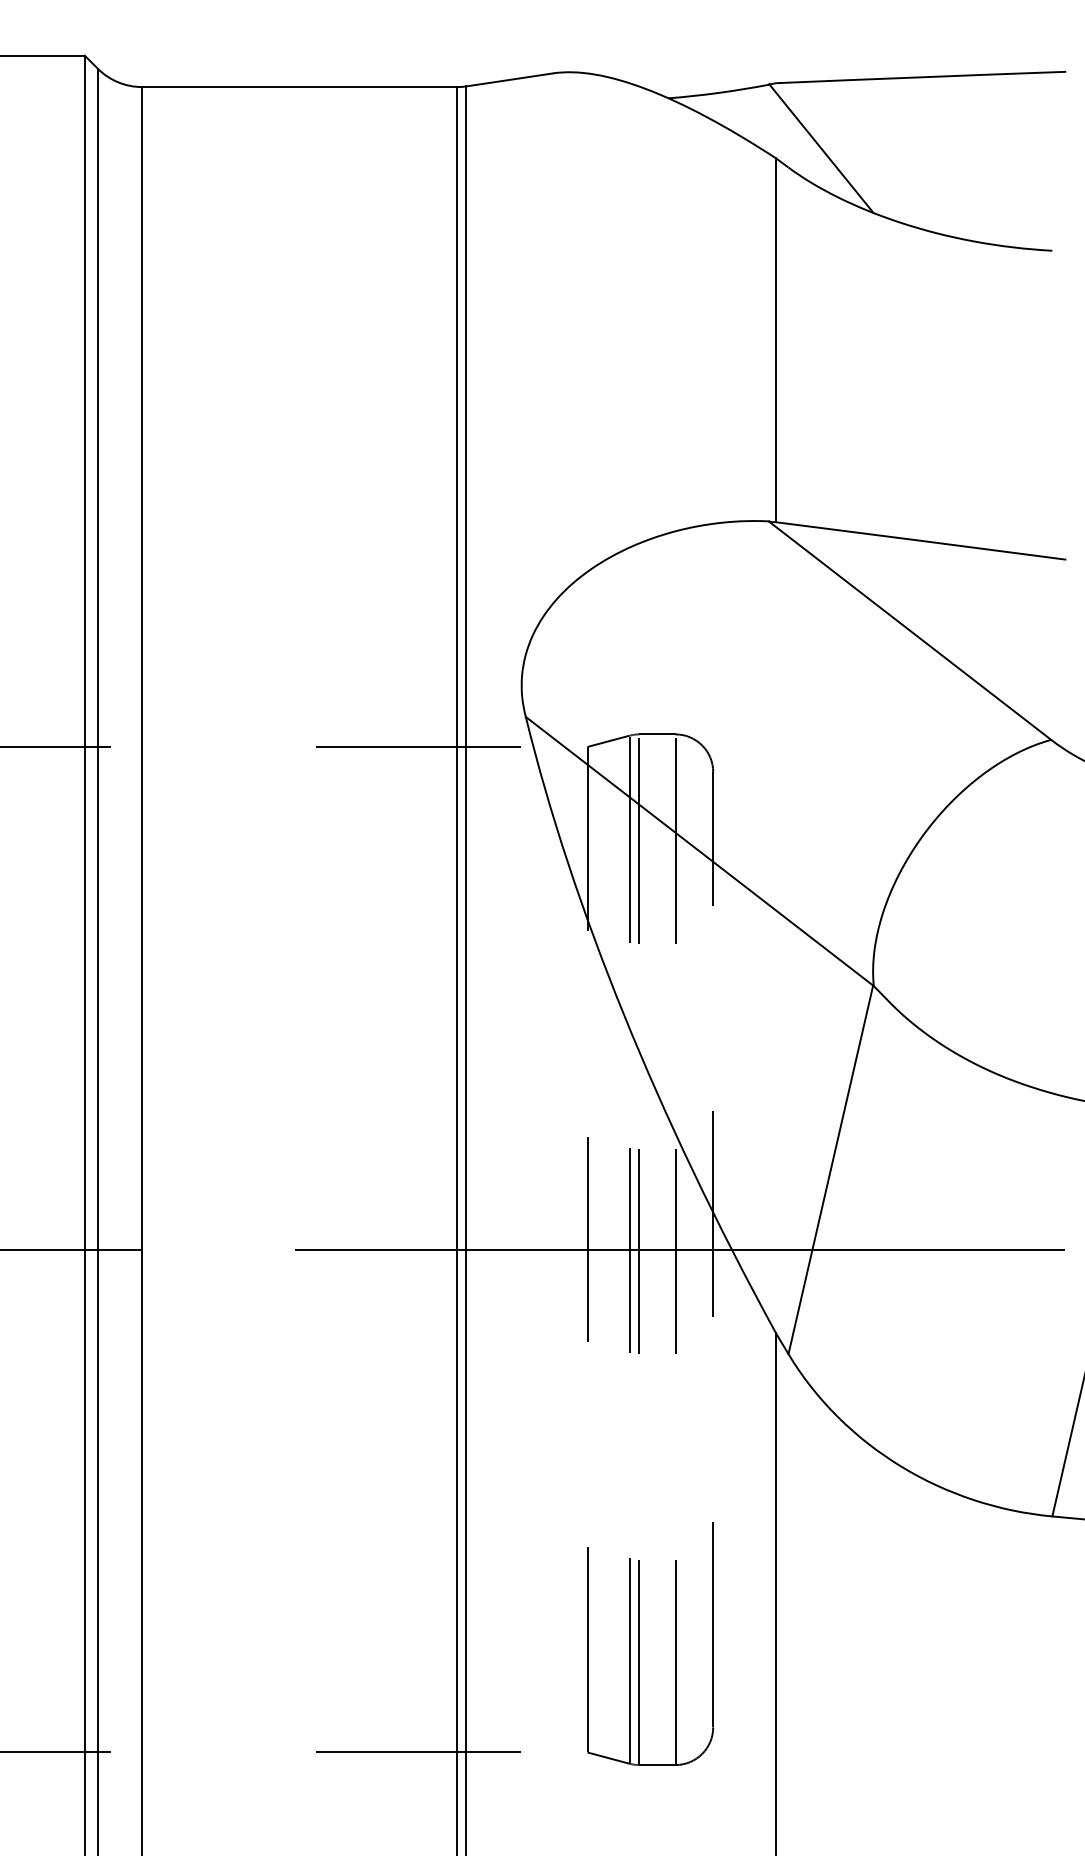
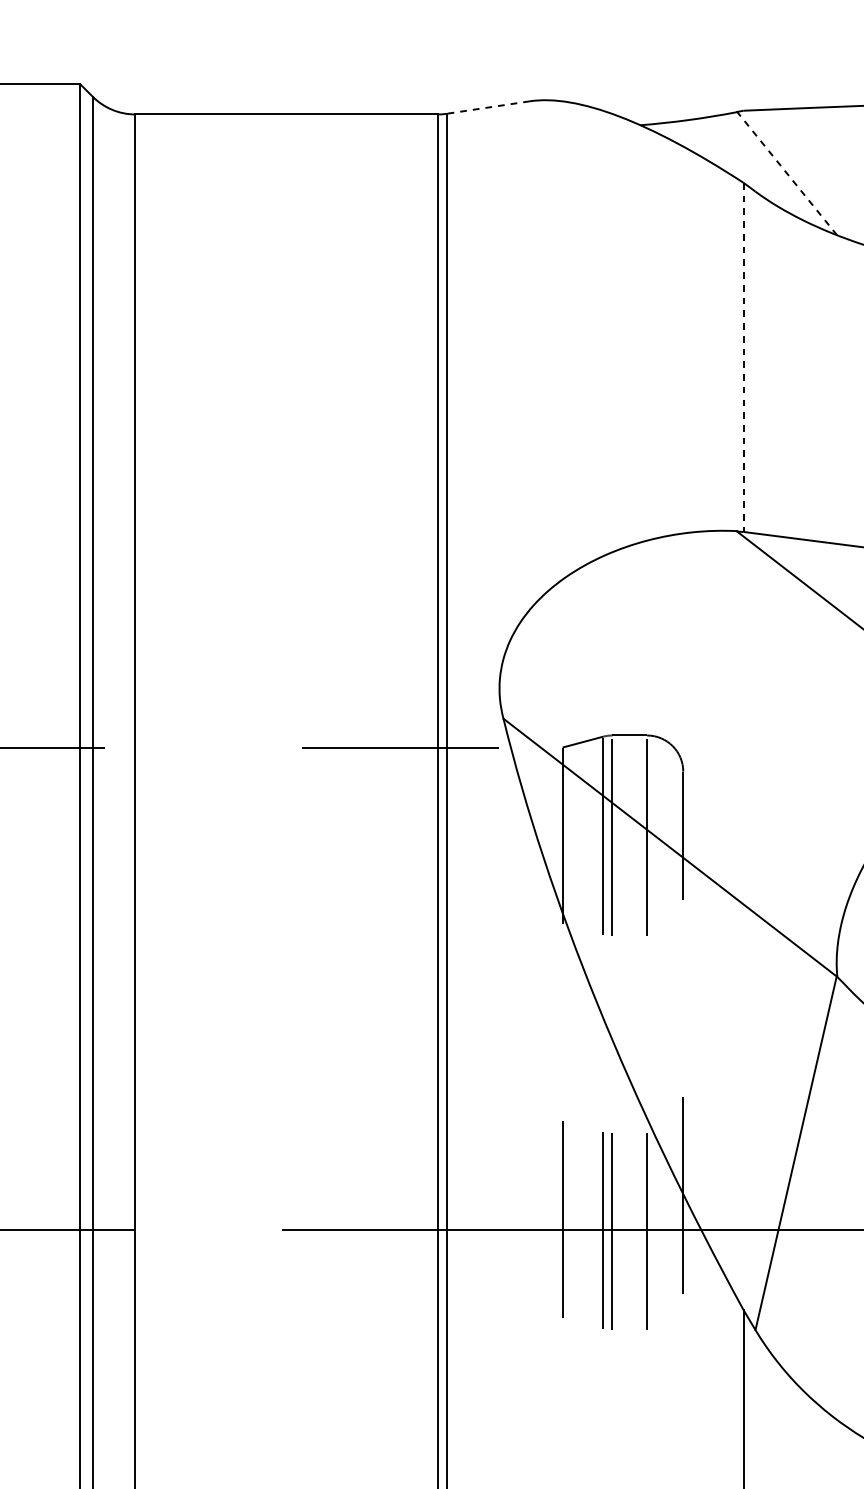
line: (509, 79) -> (487, 107), solid -> dashed
line: (821, 148) -> (787, 173), solid -> dashed
line: (776, 340) -> (743, 357), solid -> dashed

